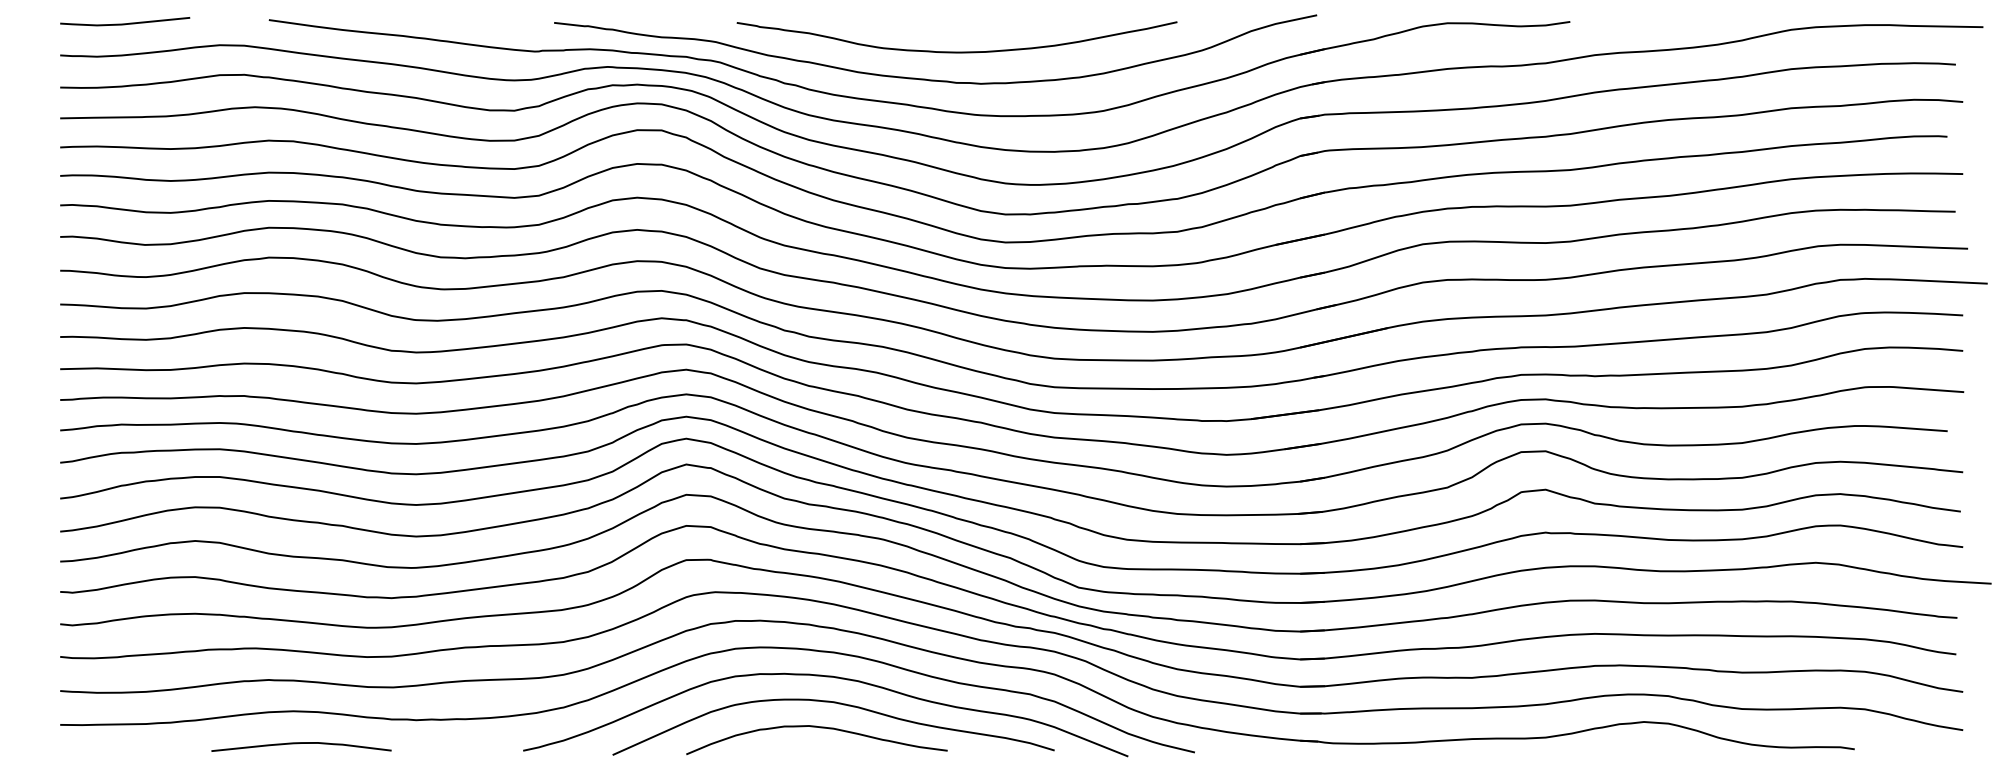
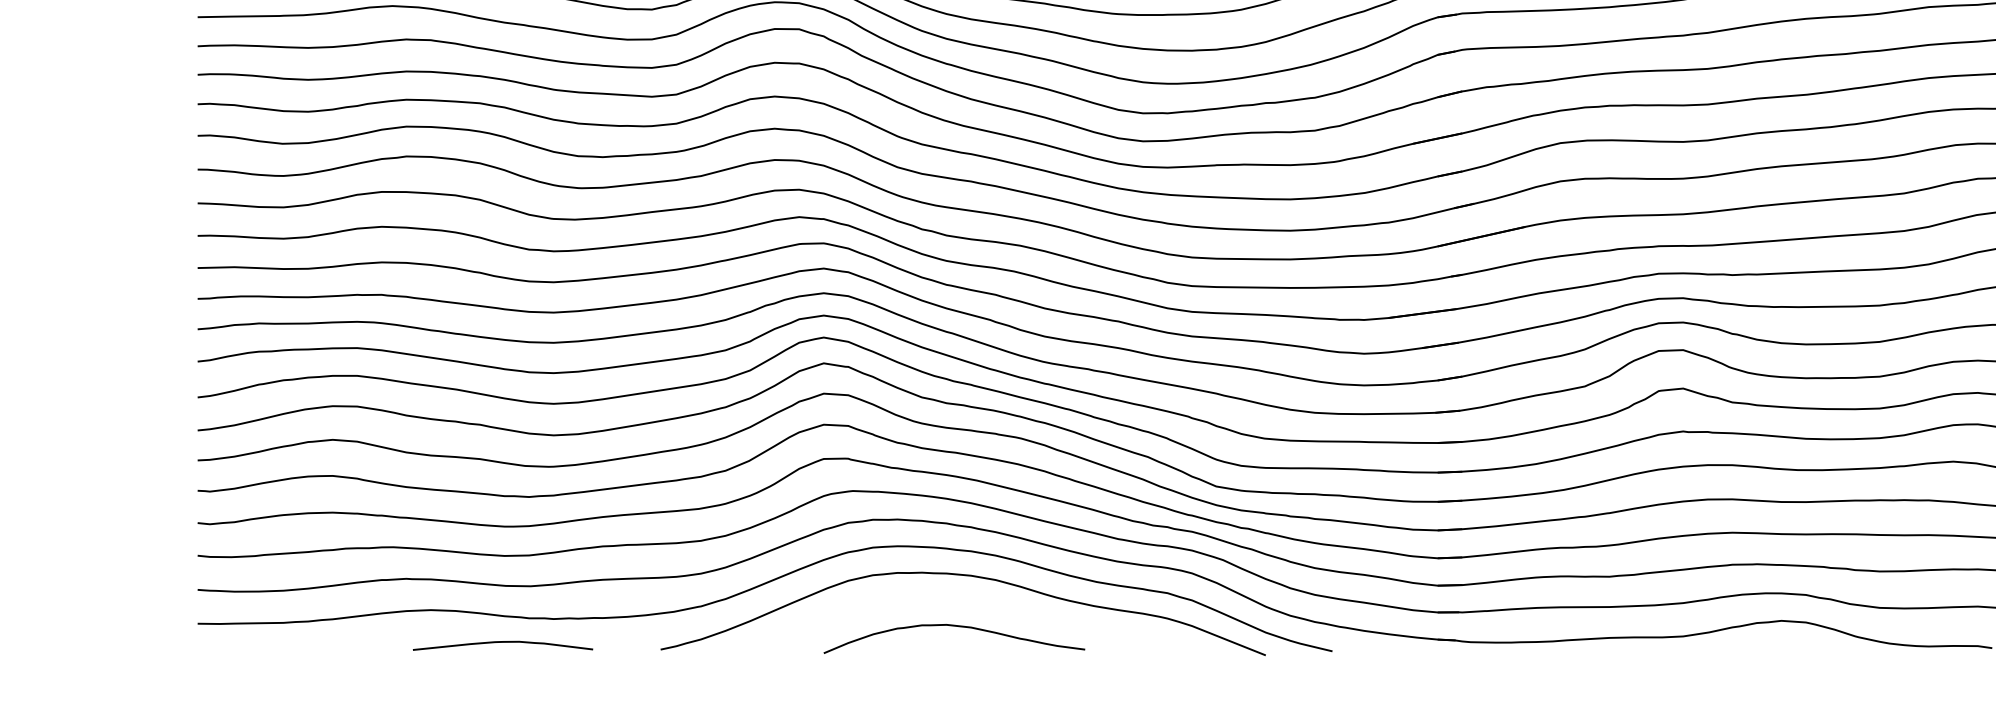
curve: (838, 704) -> (976, 603), removed
curve: (301, 743) -> (503, 642), moved

